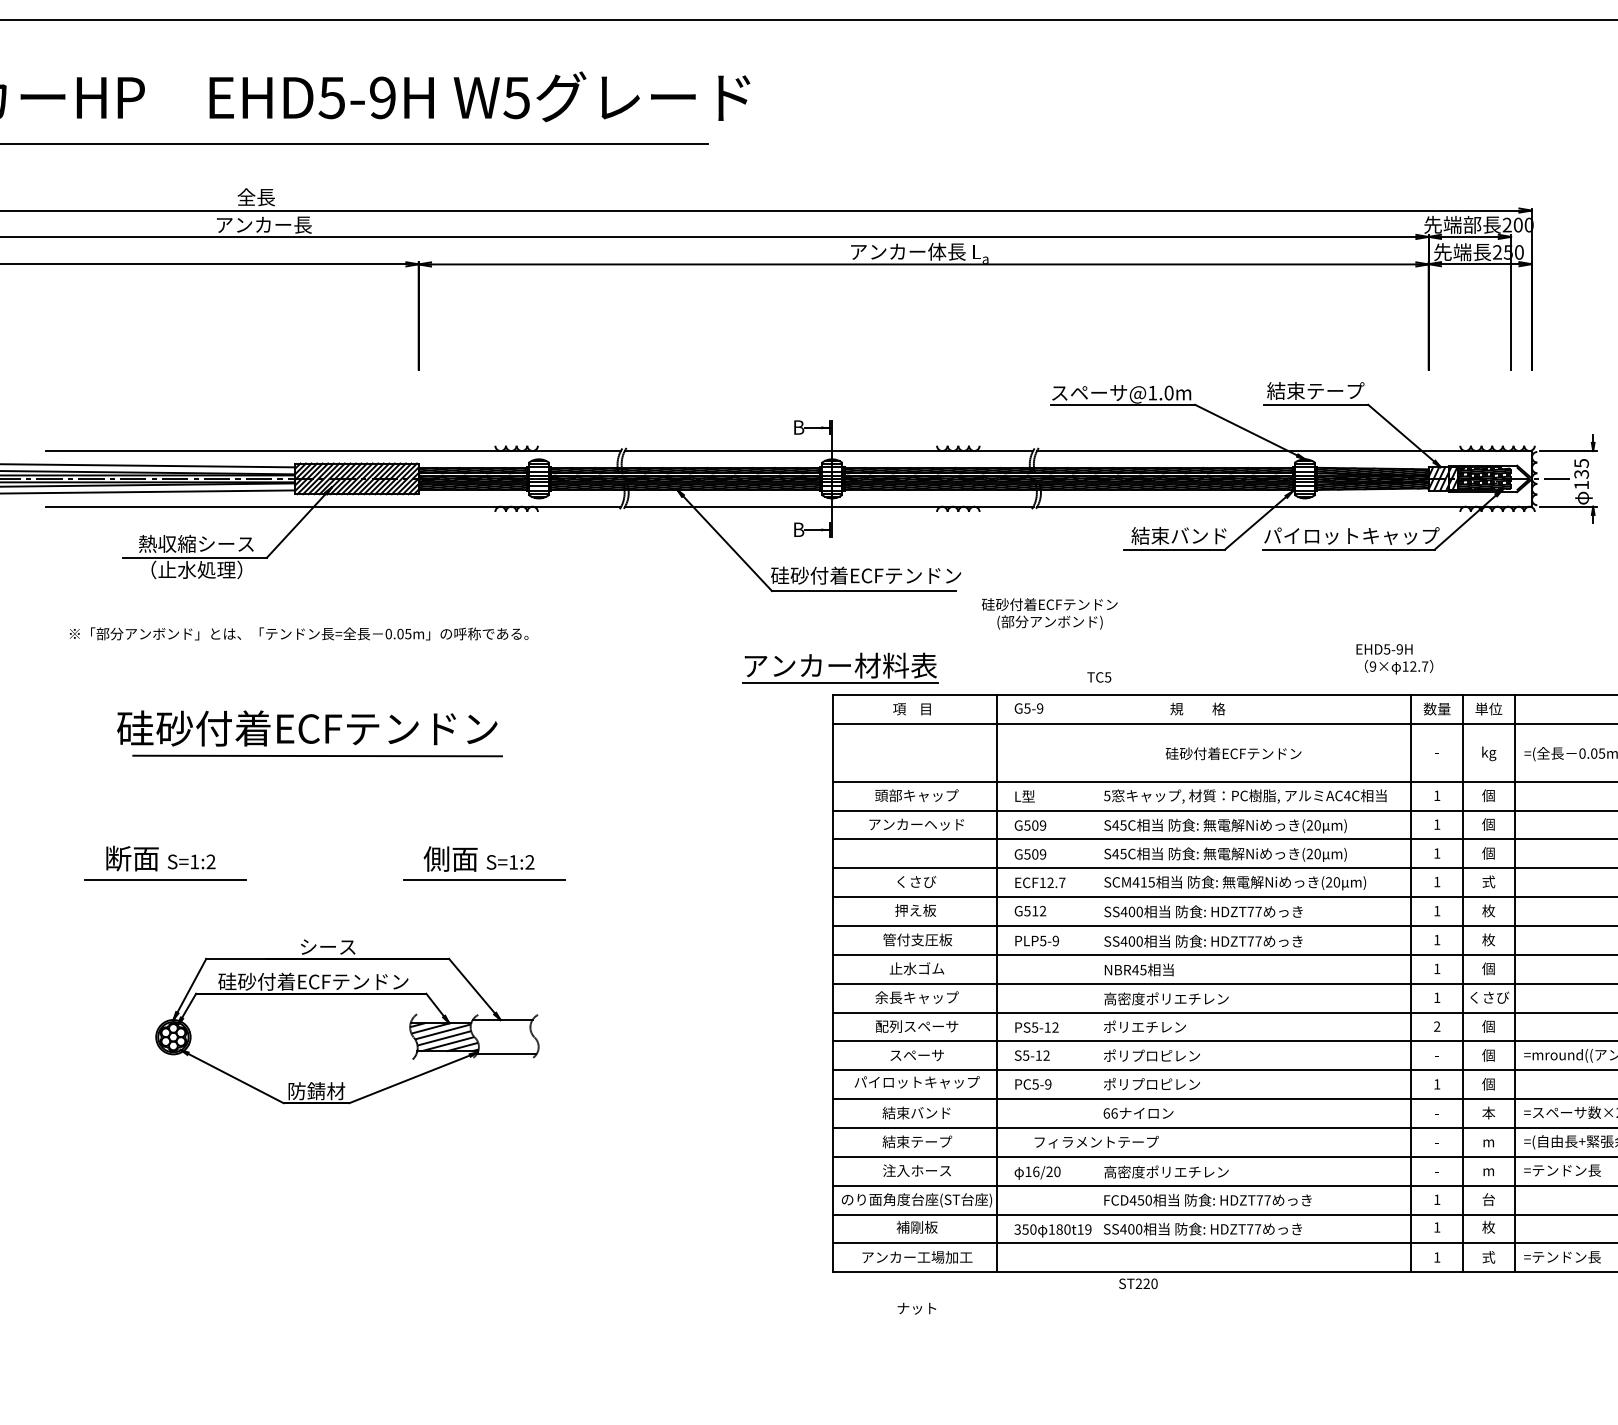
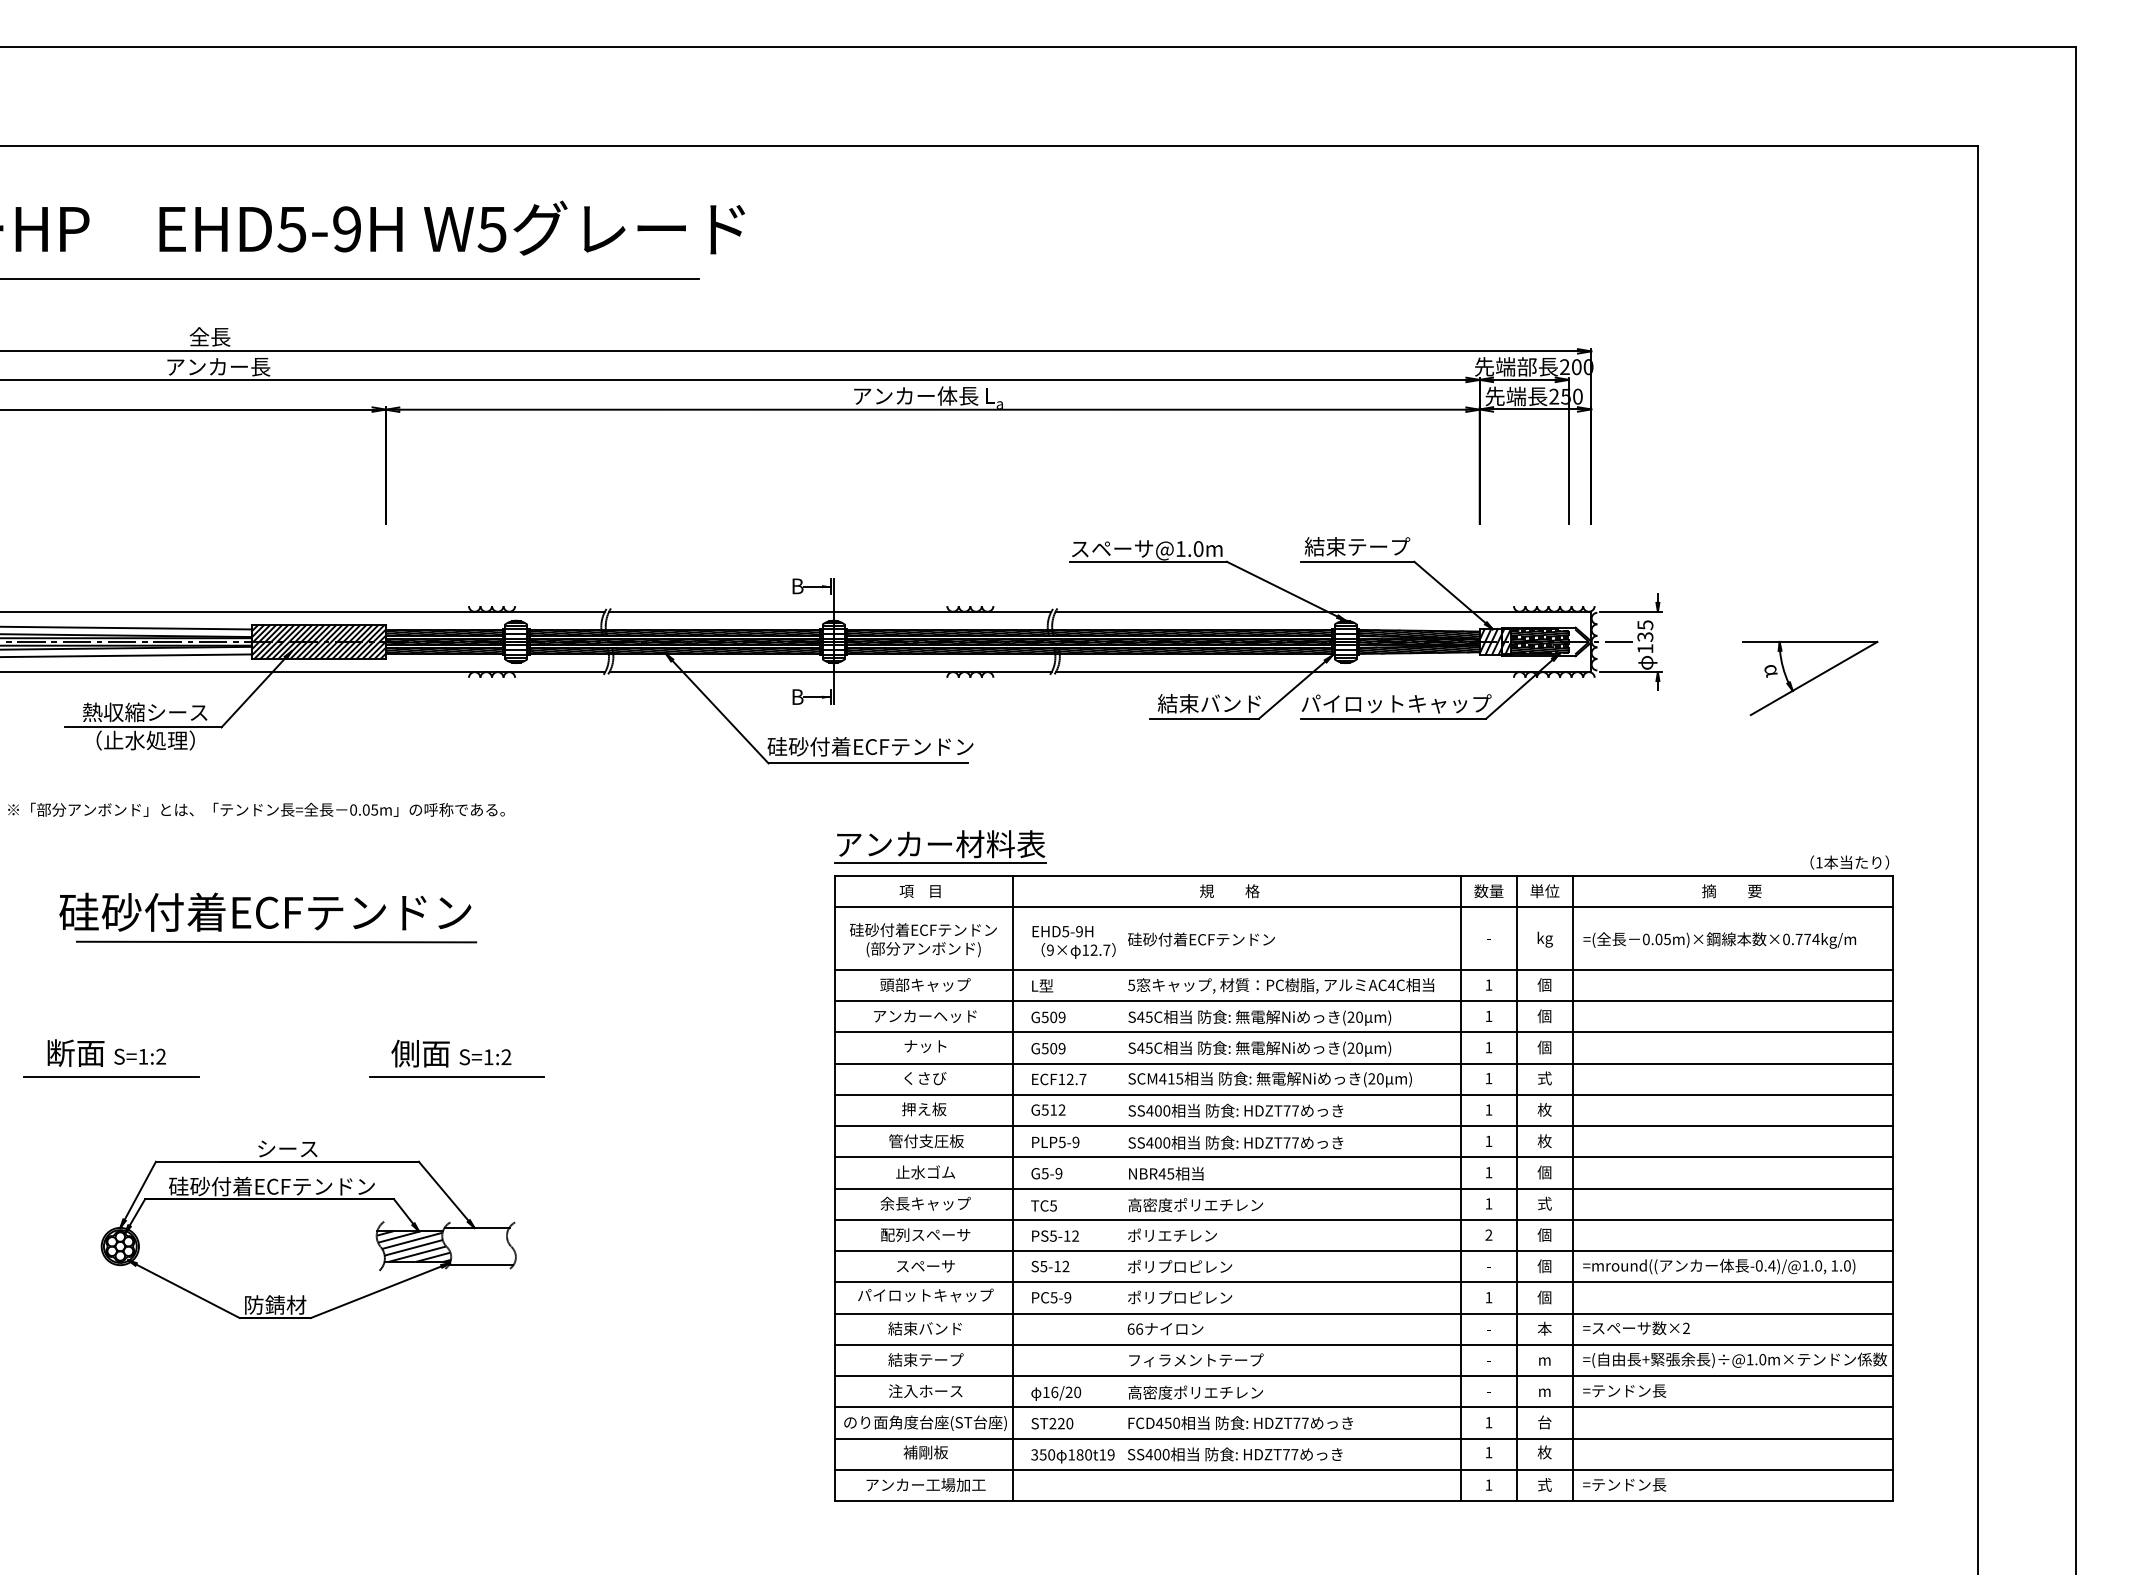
text: (1049, 614) -> (923, 940), moved
text: (1394, 659) -> (1073, 942), moved
part: (840, 667) -> (940, 846), moved
text: (1098, 677) -> (1043, 1205), moved
text: (1028, 708) -> (1046, 1173), moved
text: (1233, 753) -> (1201, 939), moved
text: (1489, 997) -> (1545, 1203), くさび -> 式
text: (1096, 1142) -> (1196, 1360), moved
text: (1138, 1283) -> (1052, 1423), moved
text: (916, 1308) -> (925, 1046), moved

